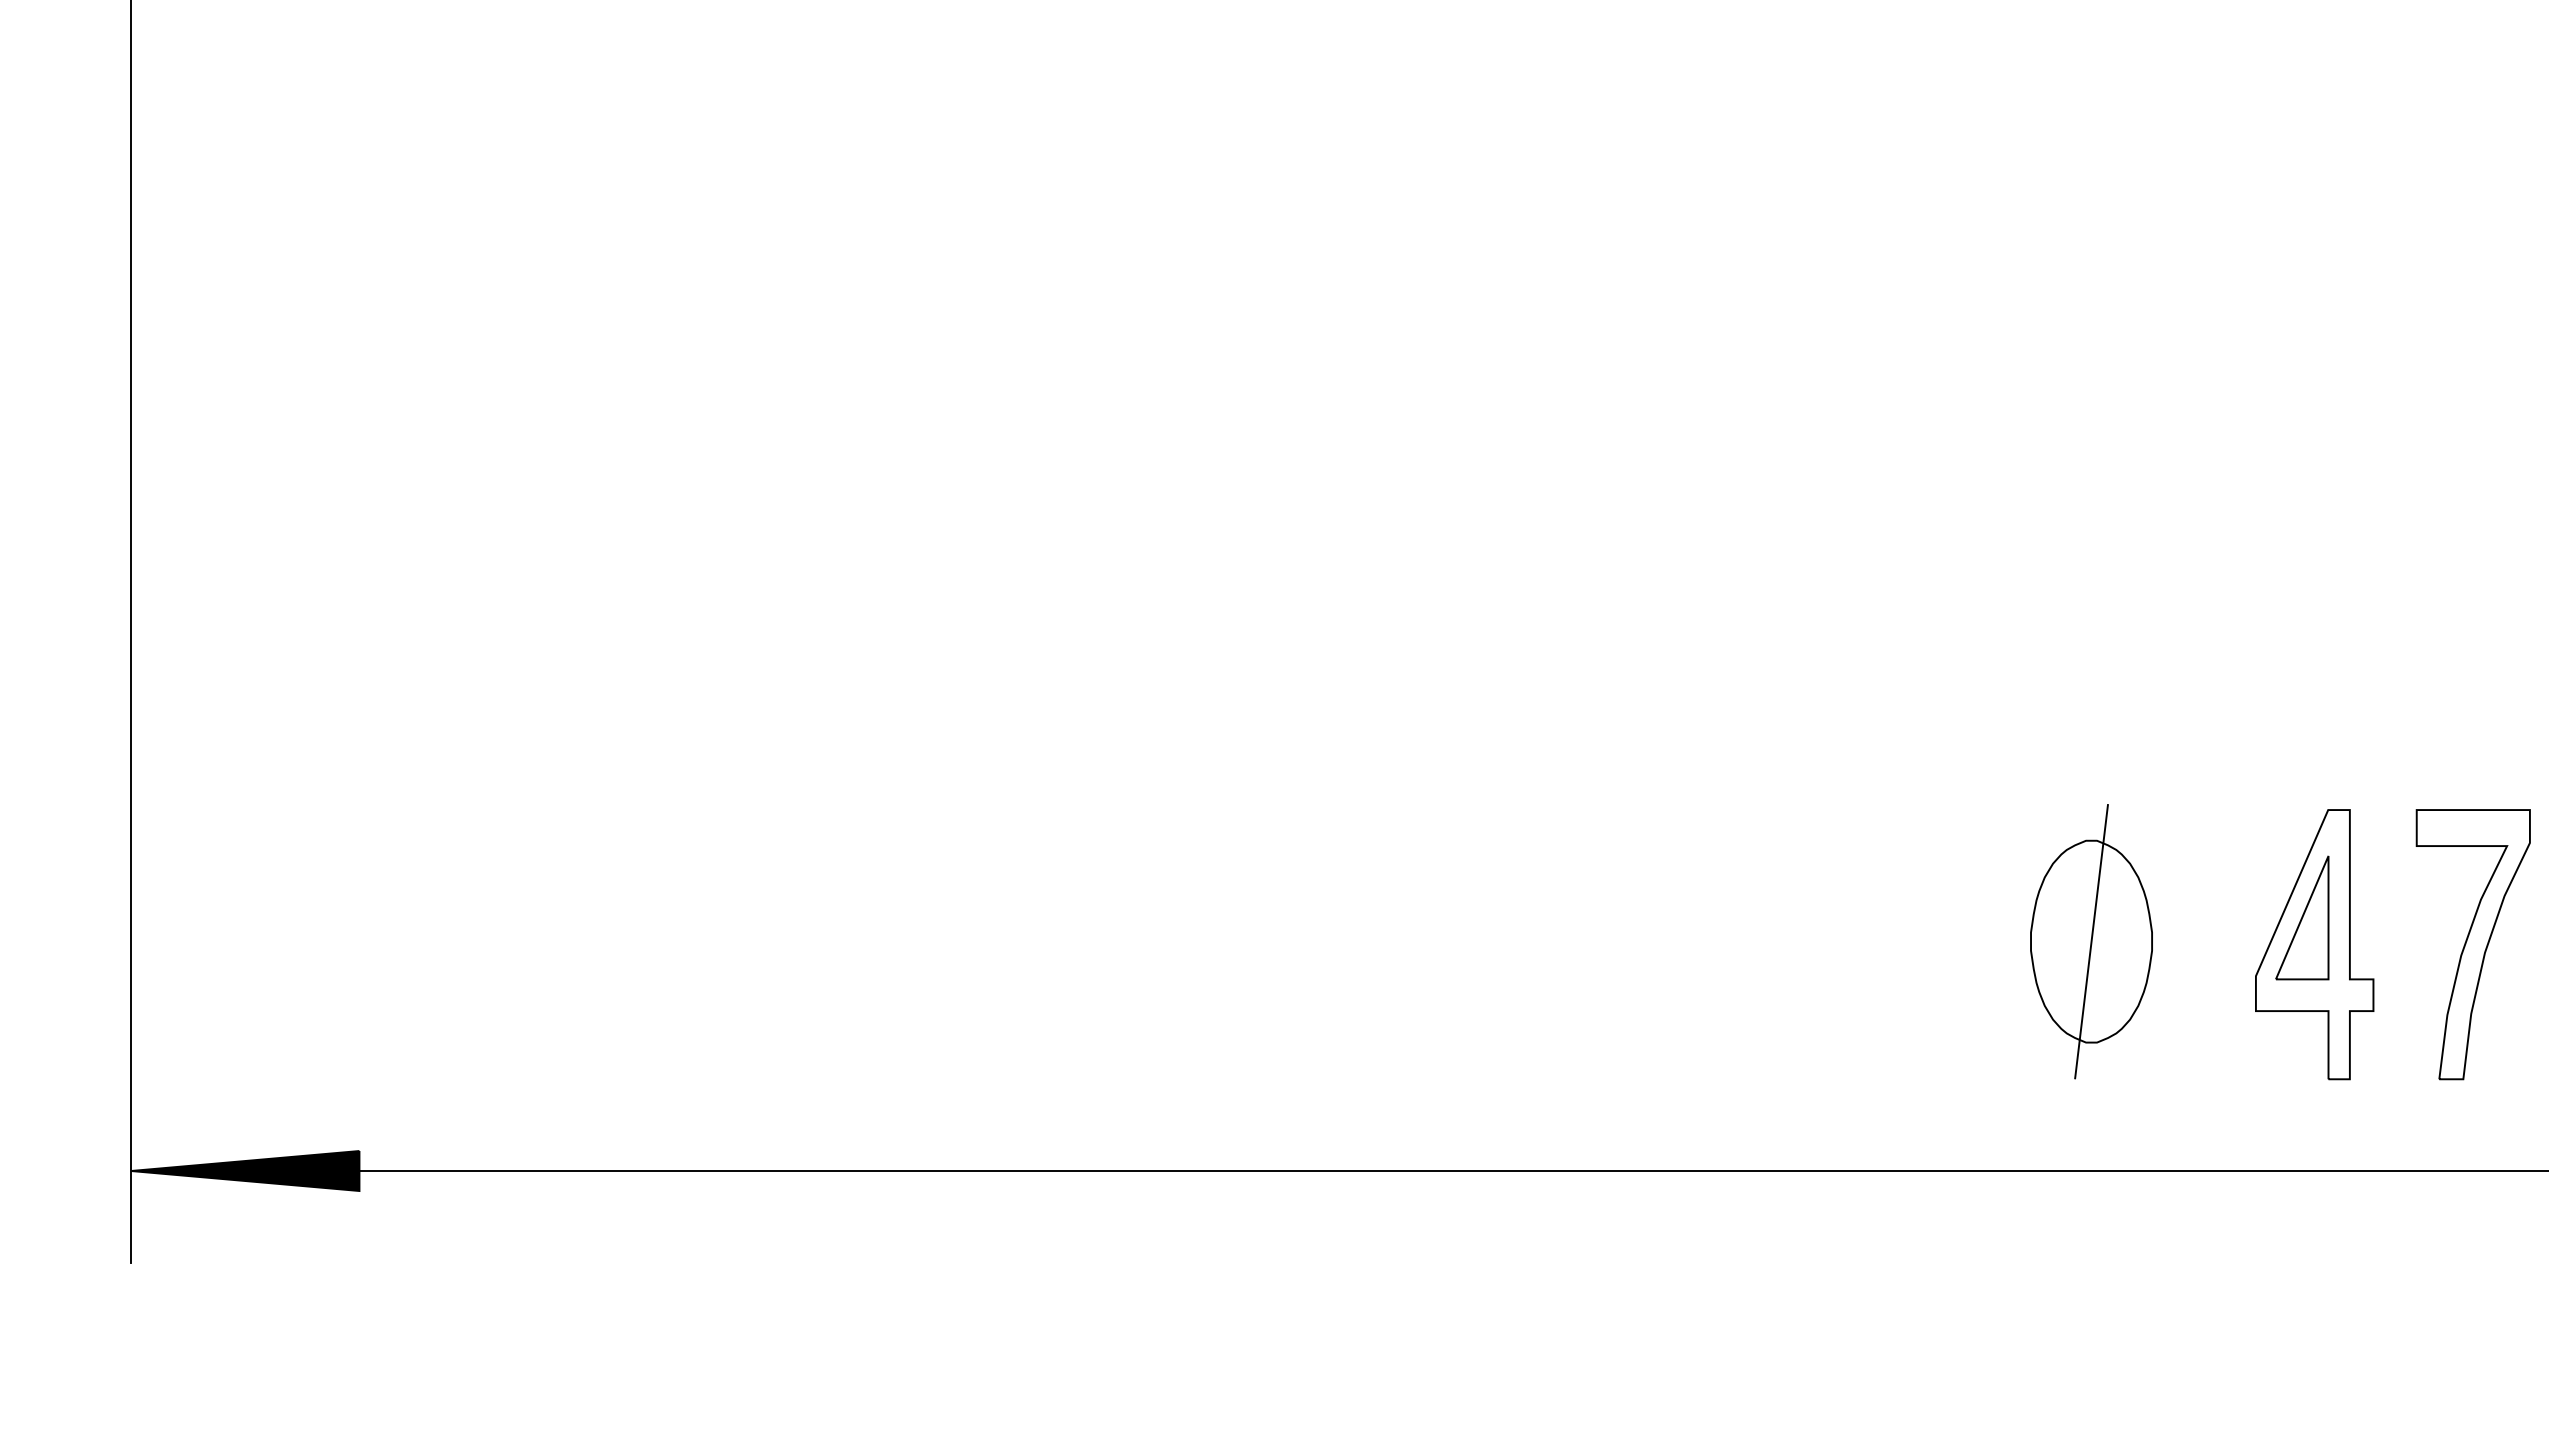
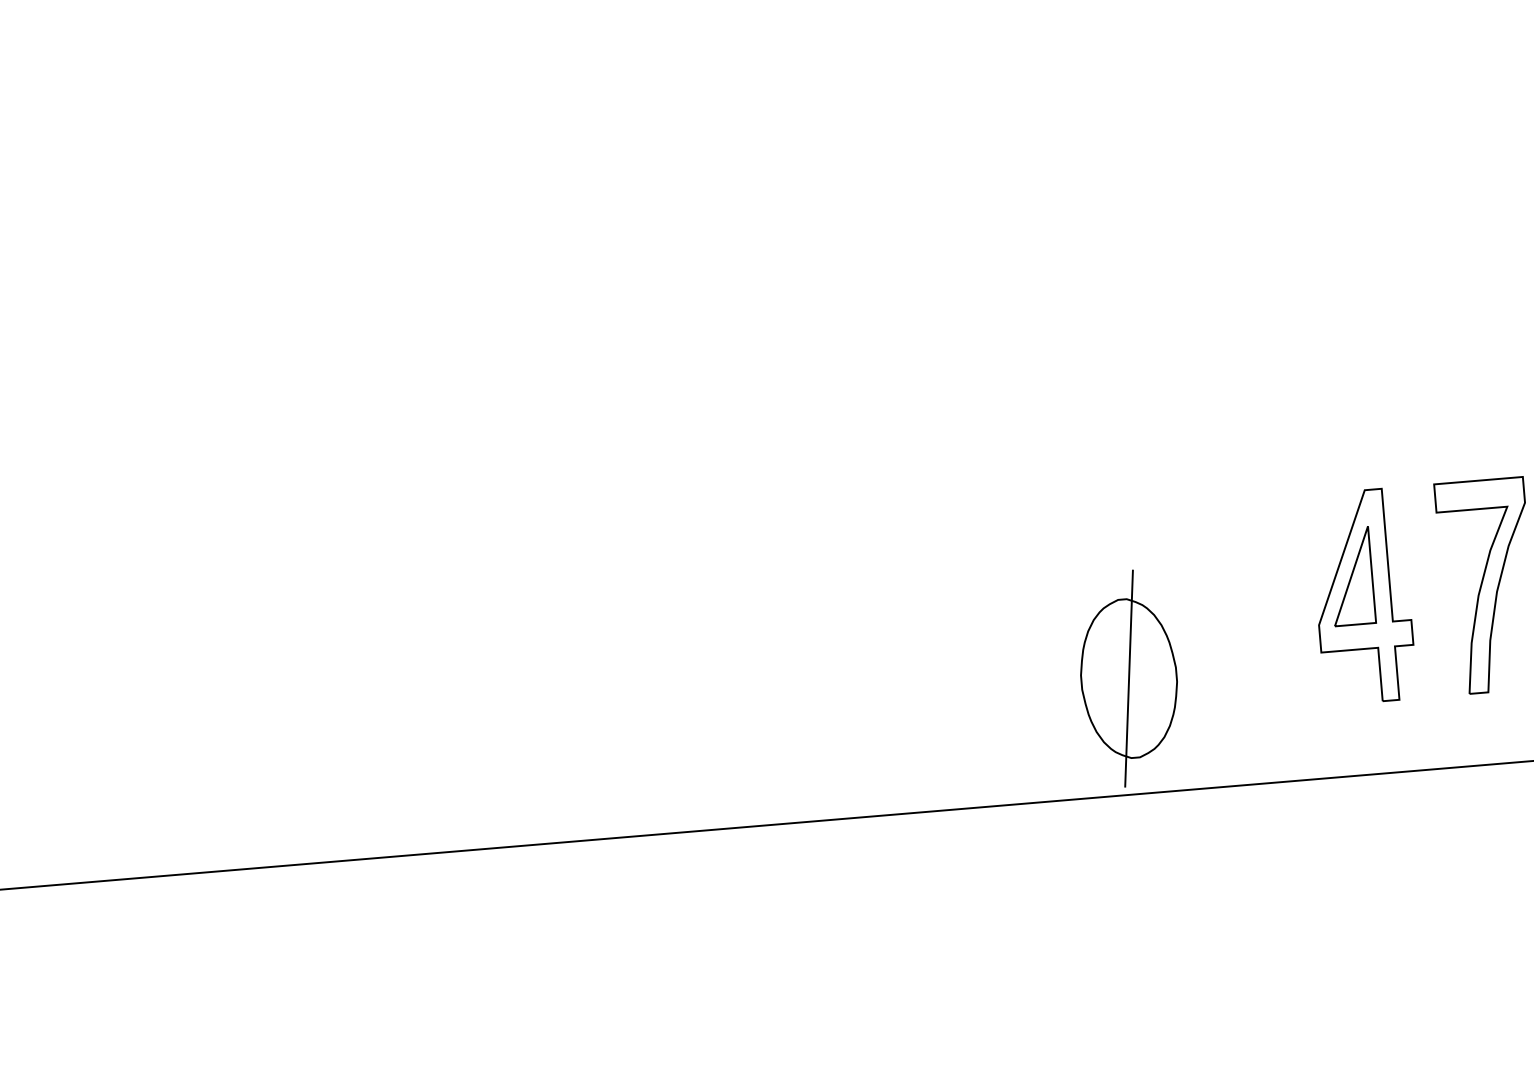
part: (2091, 941) -> (1129, 678), moved

